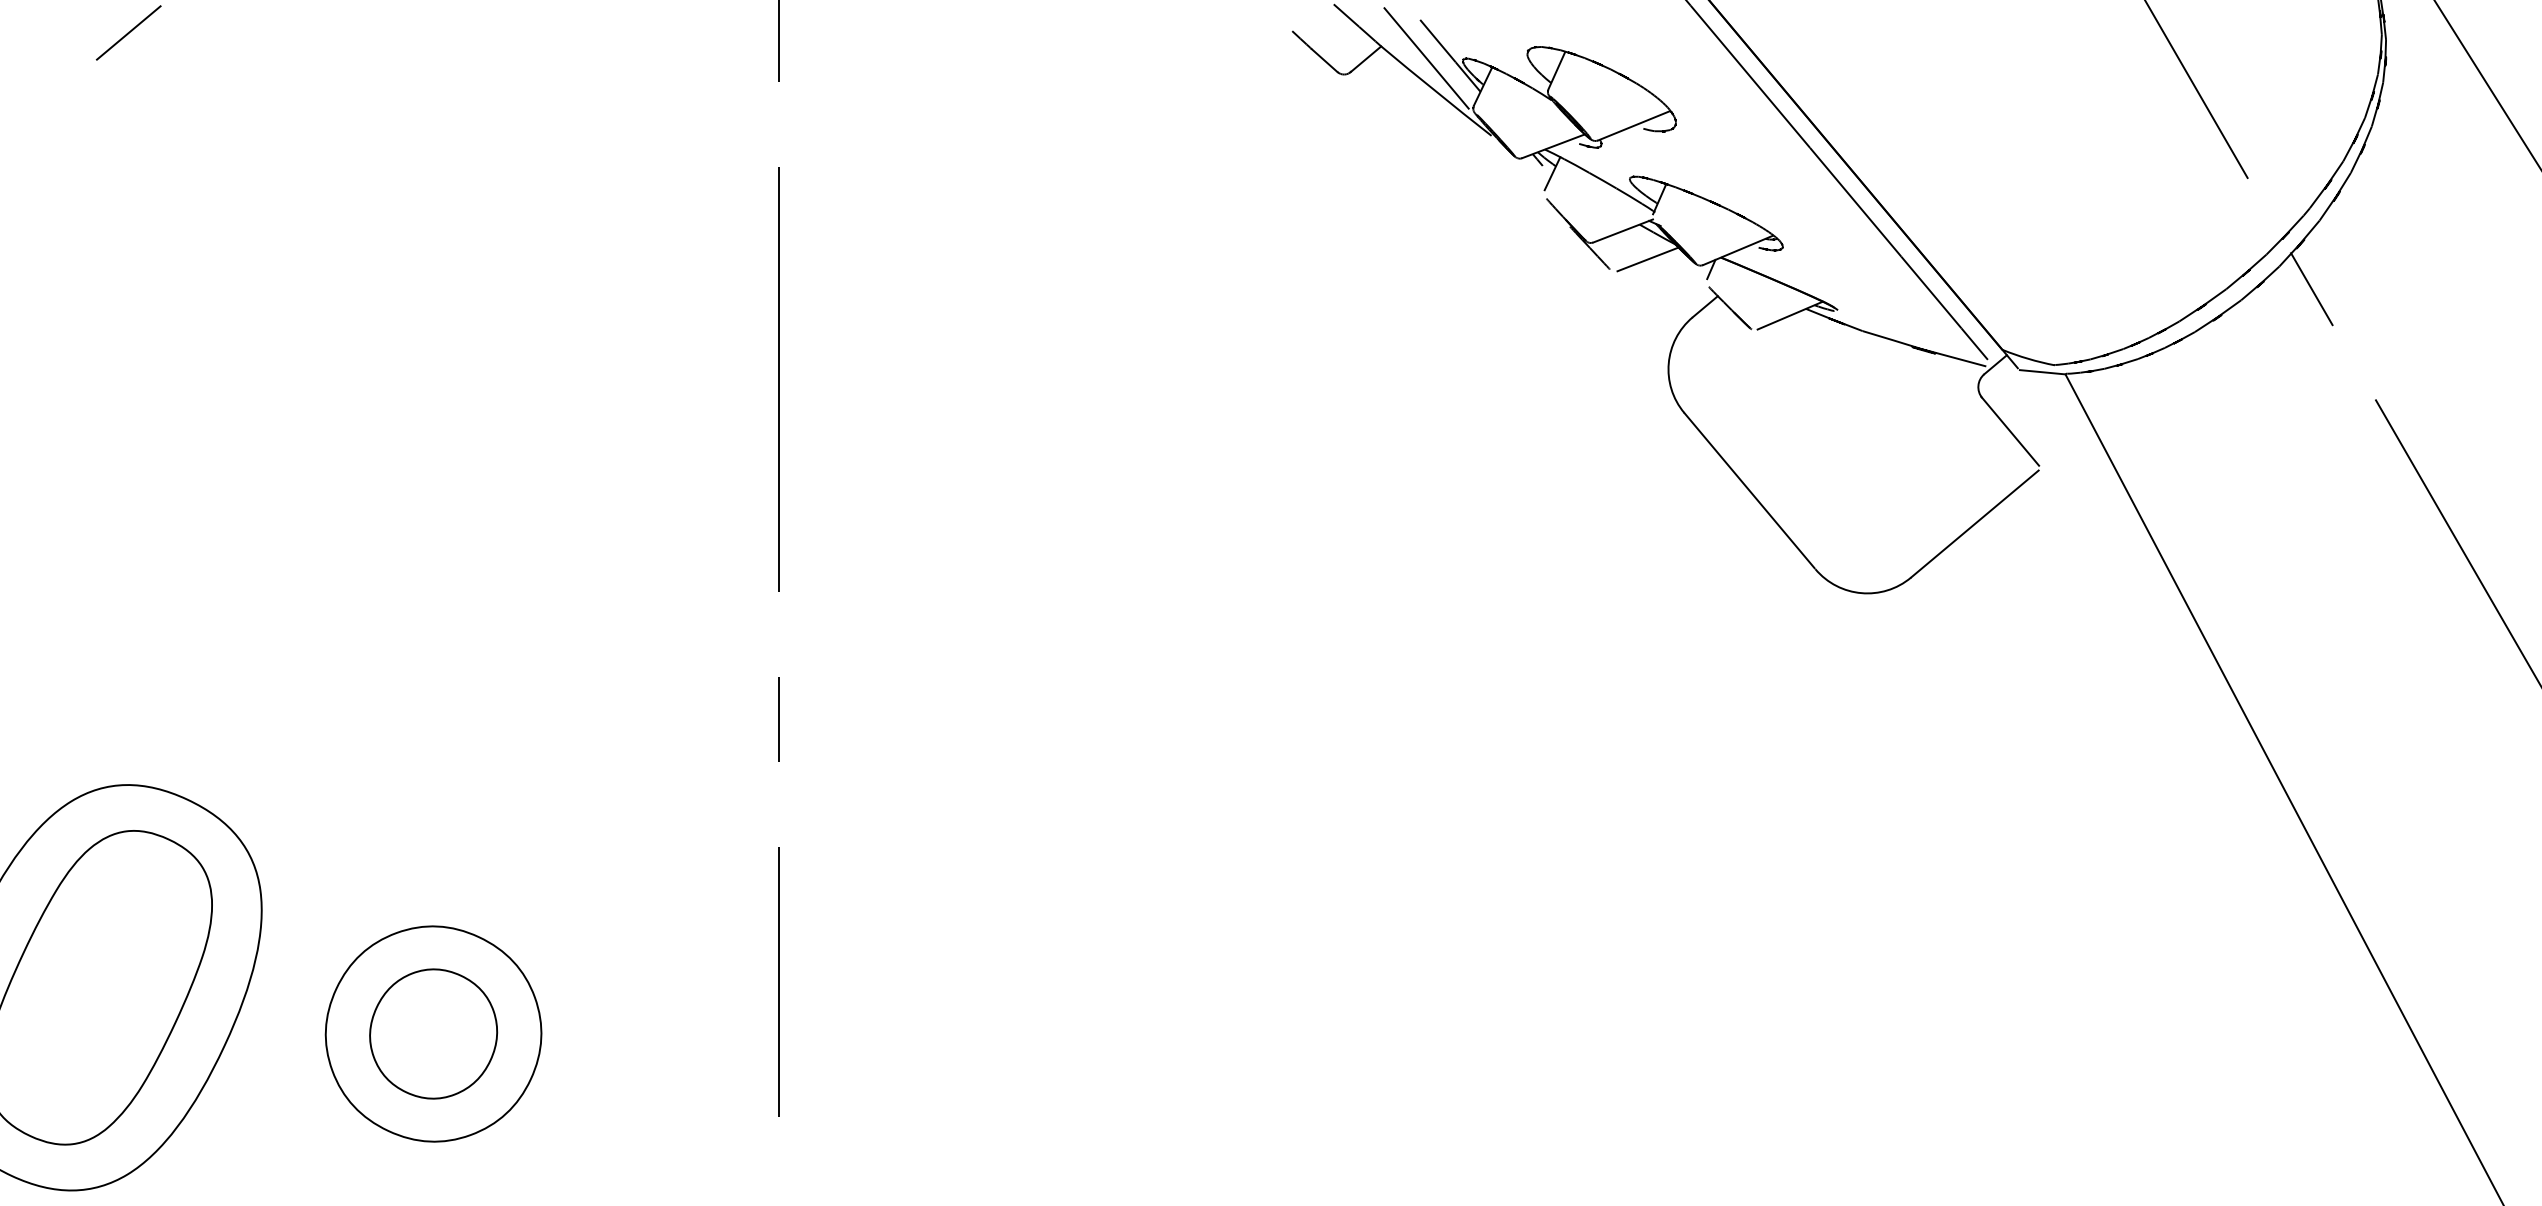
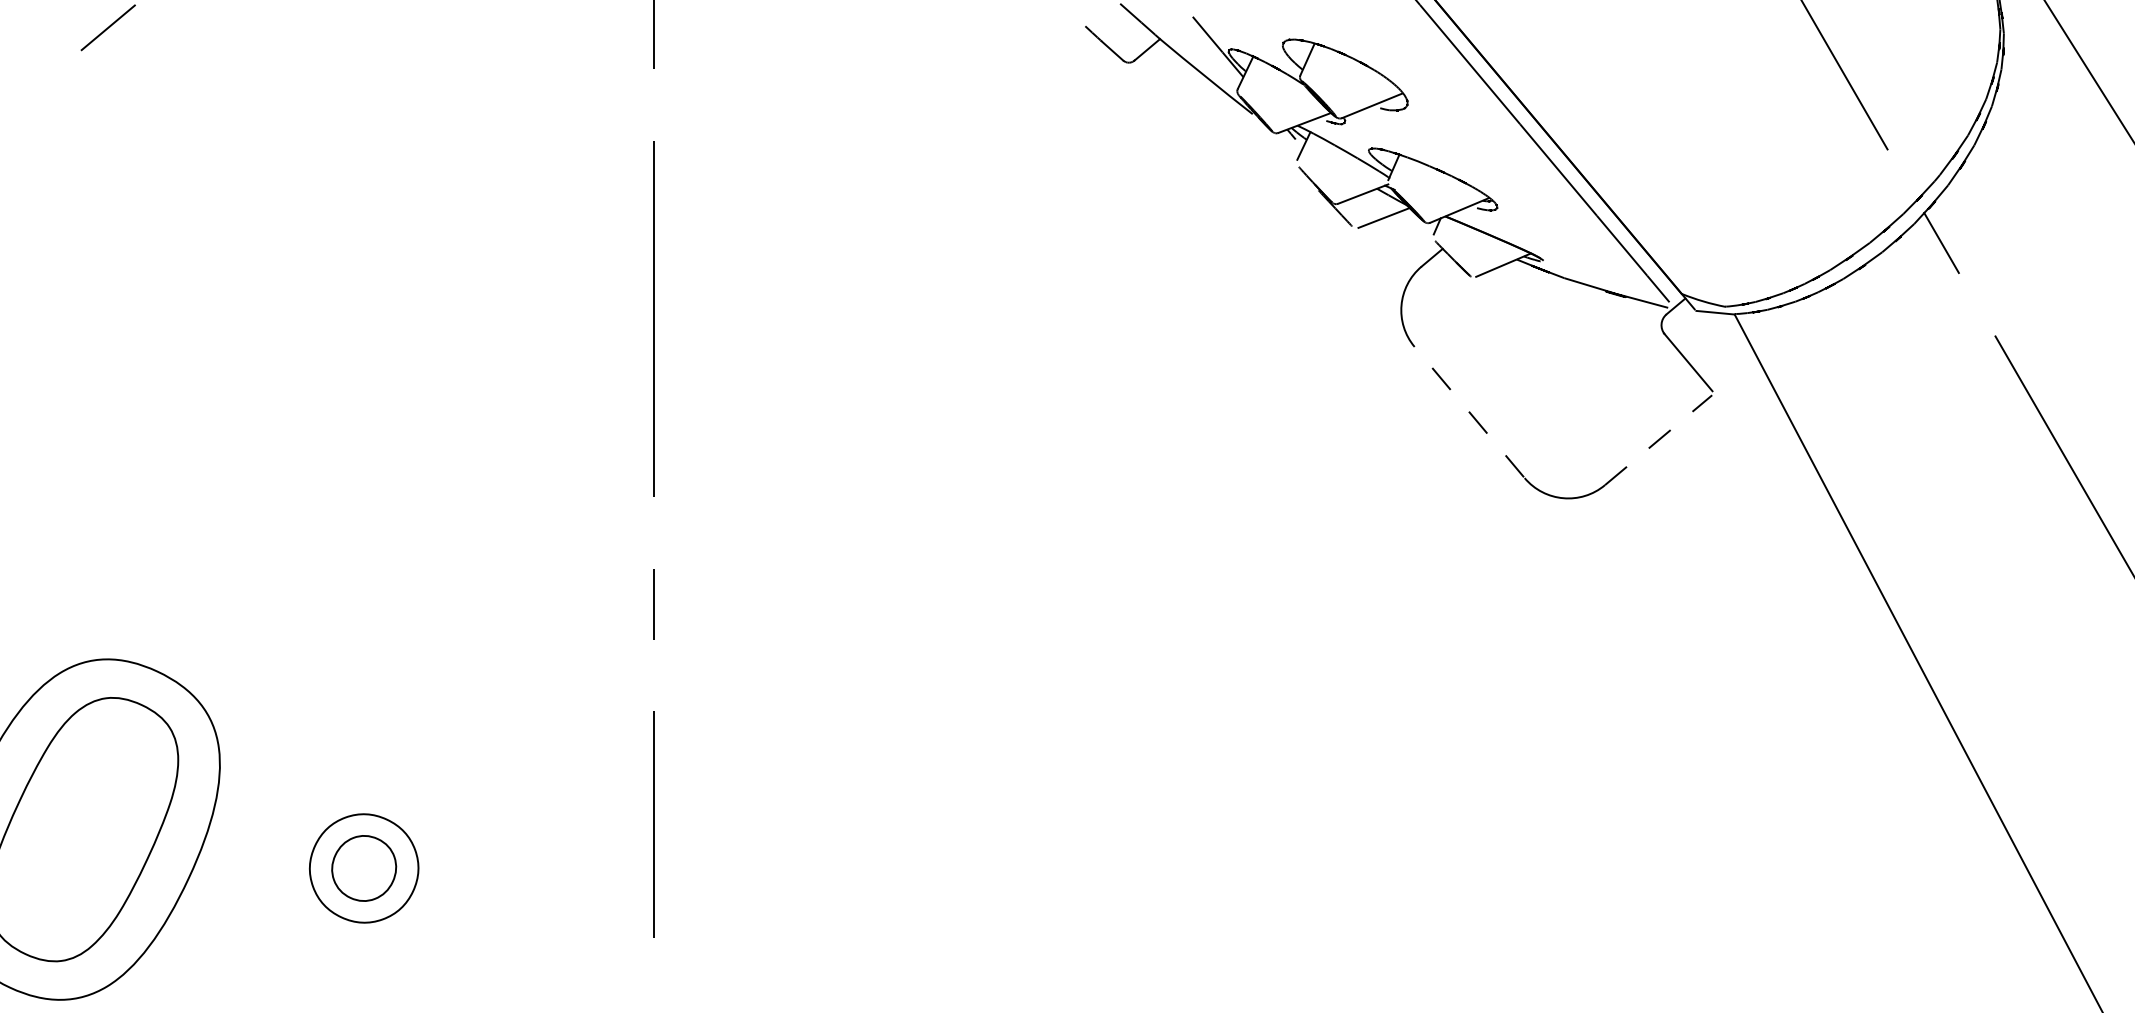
line: (1425, 58) -> (1197, 49), removed
line: (1749, 489) -> (1469, 411), solid -> dashed
line: (1974, 524) -> (1658, 440), solid -> dashed
part: (432, 1034) -> (363, 868), size x0.6

